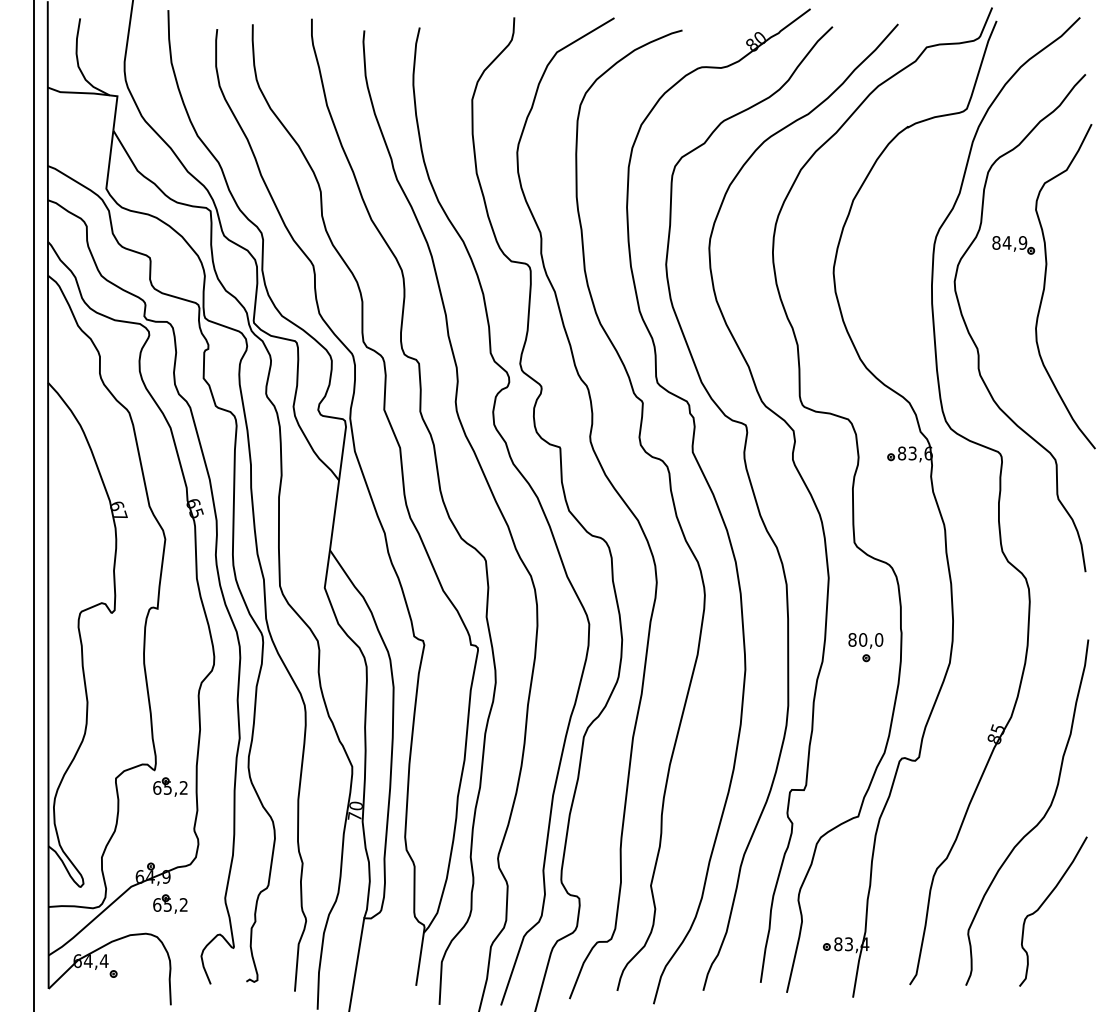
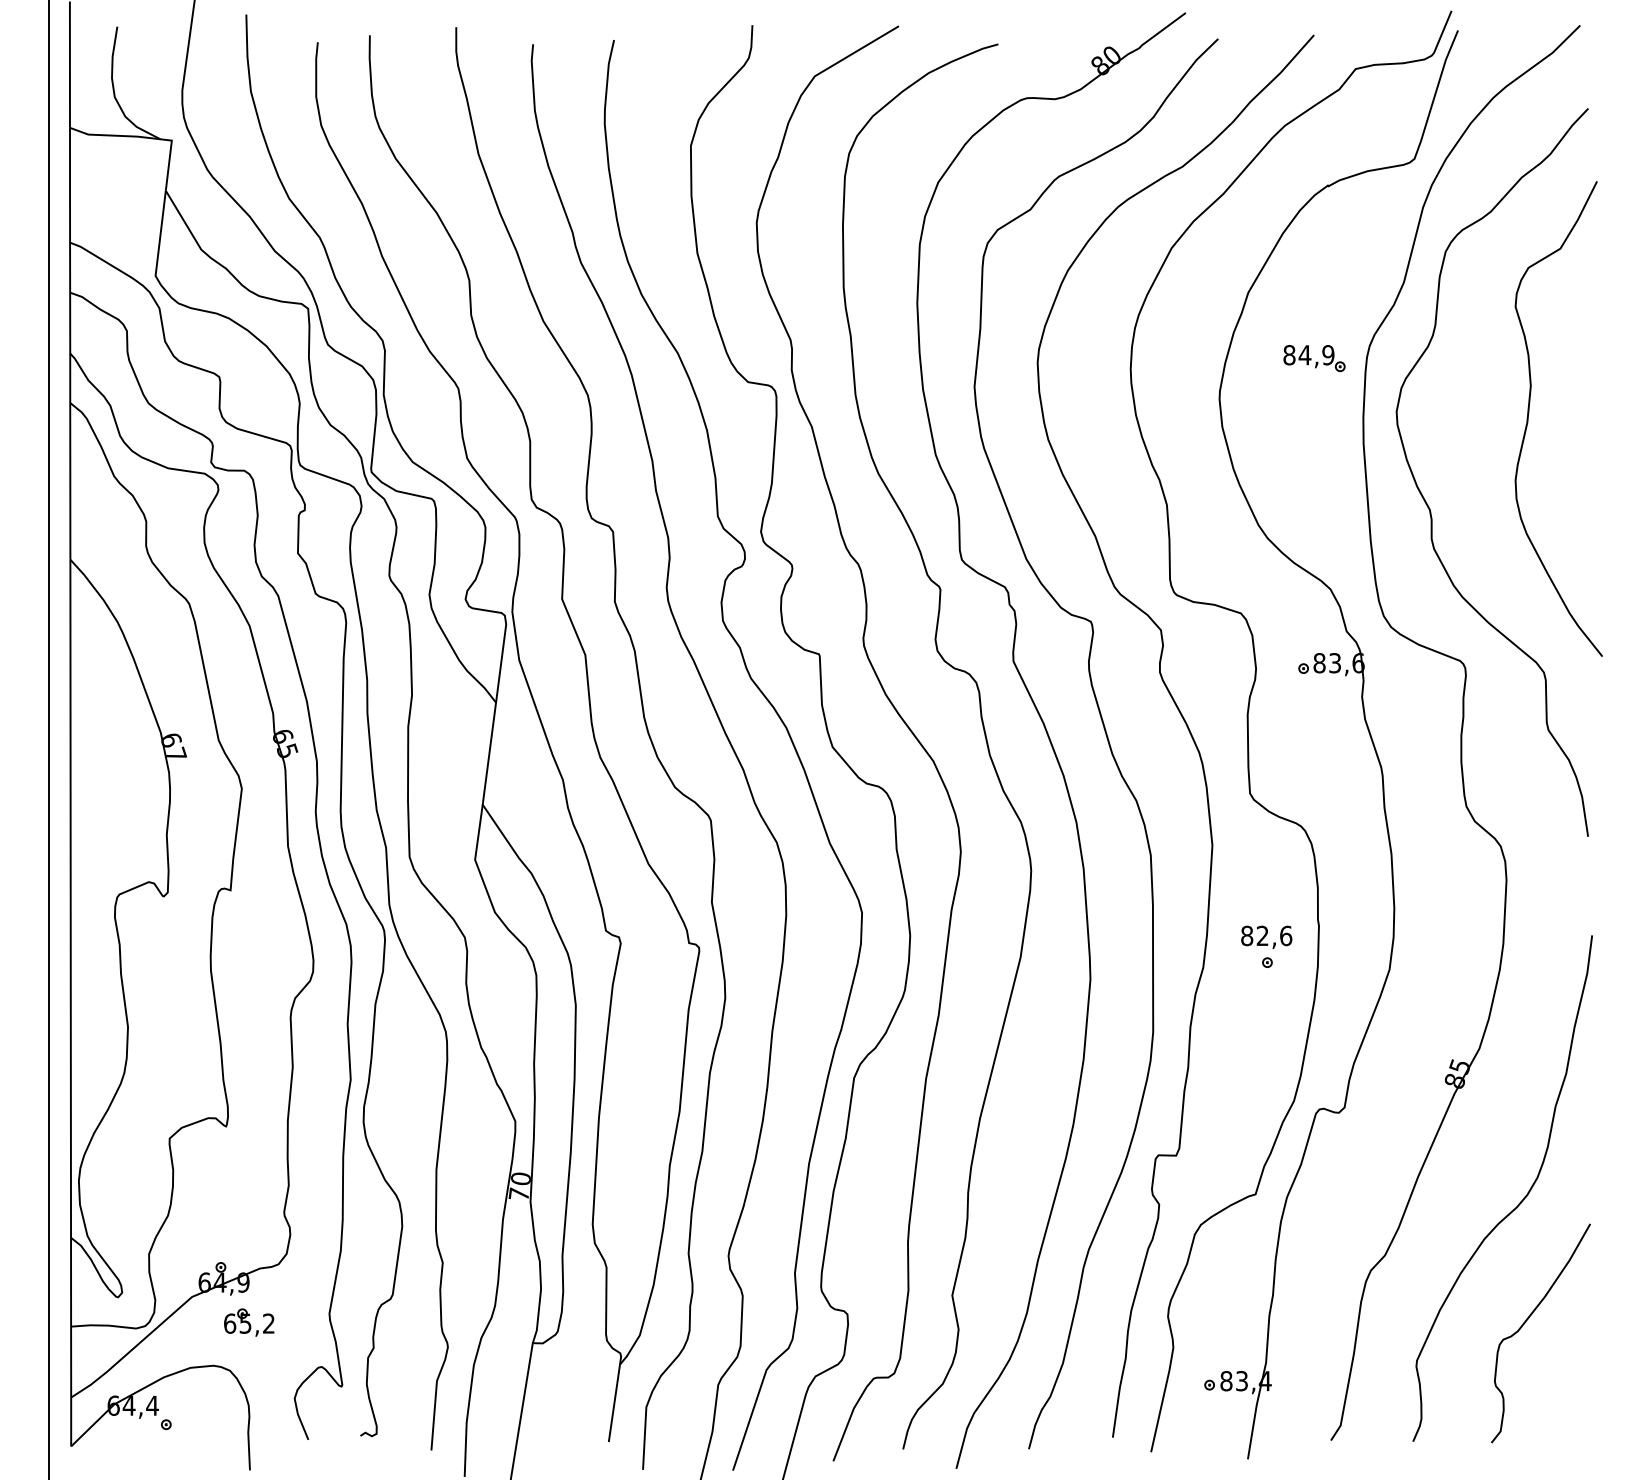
part: (1013, 245) -> (1314, 358), moved
text: (871, 639) -> (1274, 935), 80,0 -> 82,6
part: (170, 786) -> (249, 1150), removed

